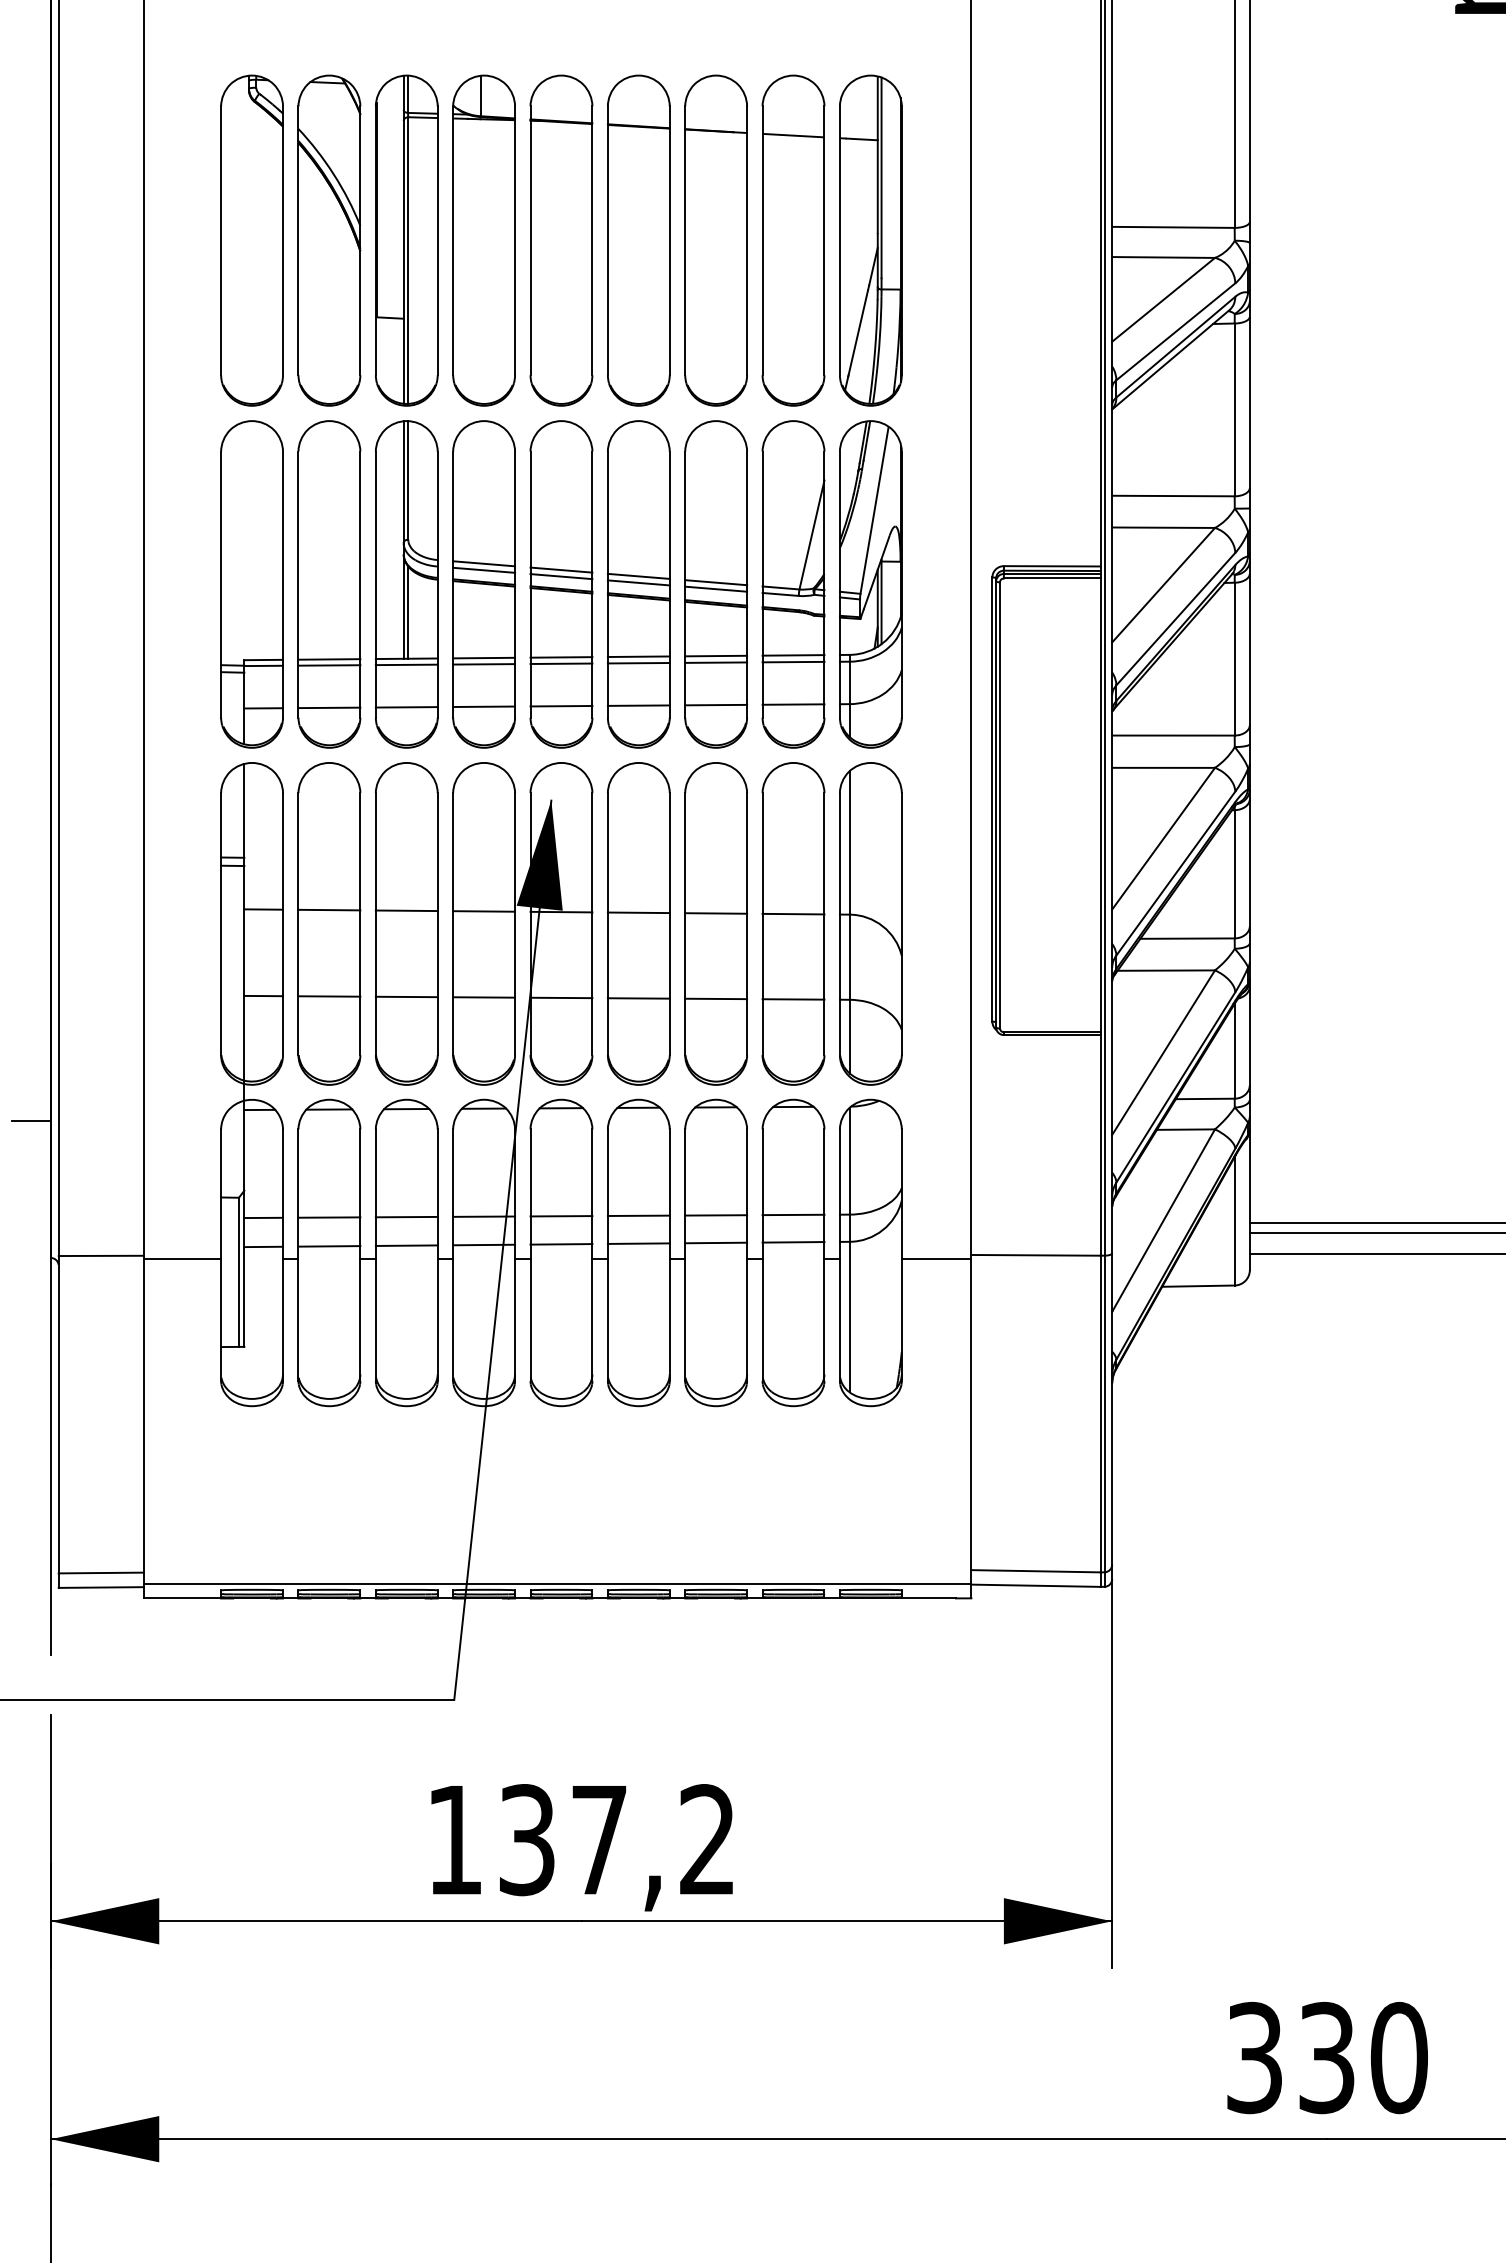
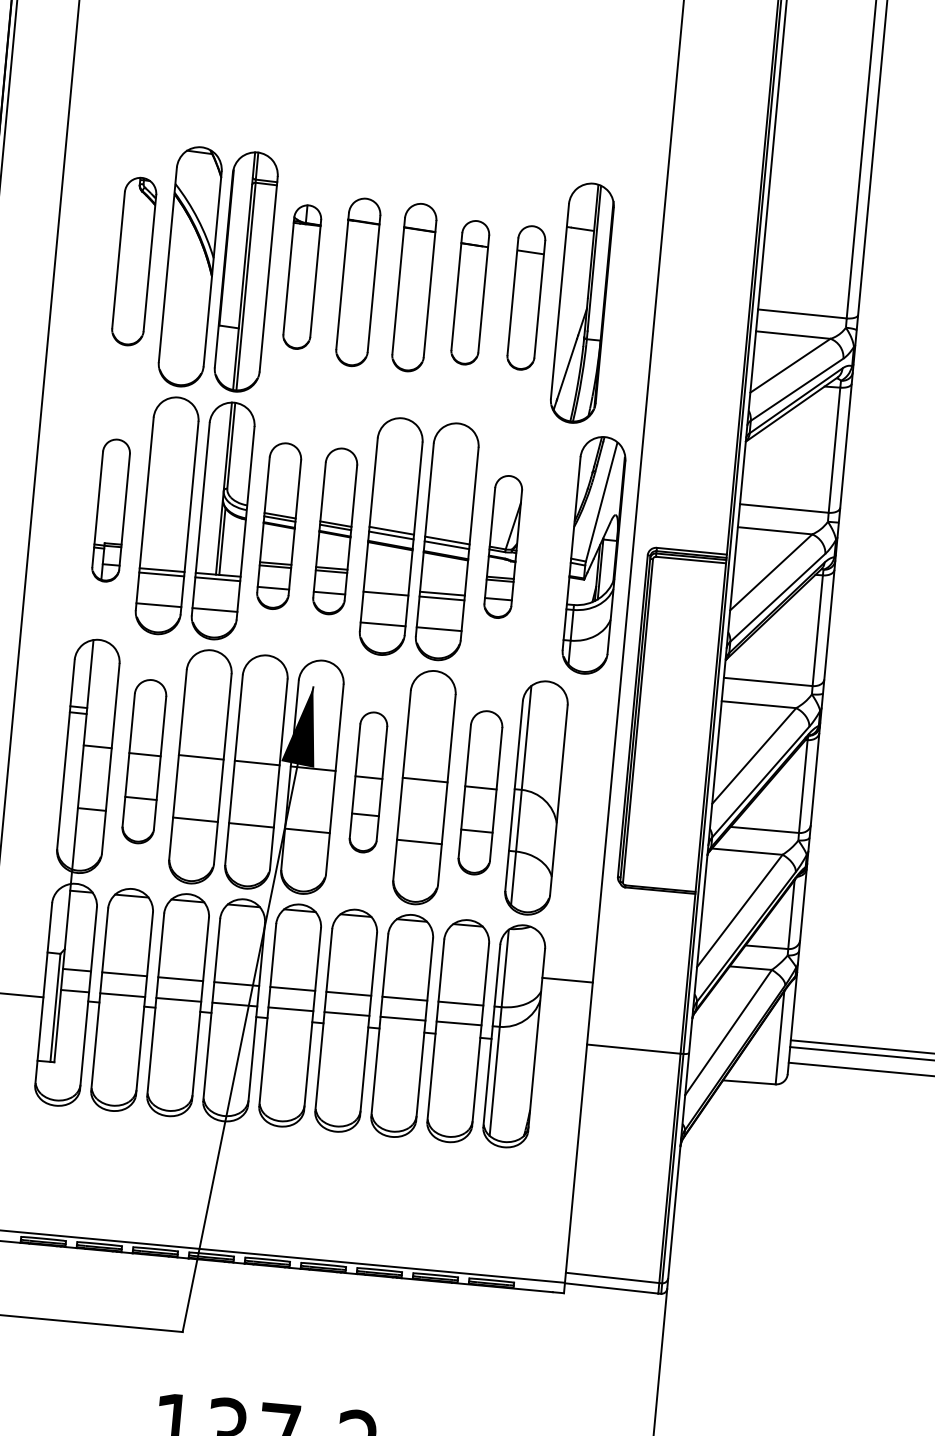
part: (251, 240) -> (133, 261), size x0.7
part: (483, 240) -> (301, 277), size x0.6
part: (561, 240) -> (358, 282), size x0.7
part: (638, 240) -> (414, 287), size x0.7
part: (715, 240) -> (469, 292), size x0.6
part: (793, 240) -> (526, 297), size x0.6
part: (251, 584) -> (110, 510), size x0.6
part: (483, 584) -> (278, 526), size x0.7
part: (561, 584) -> (335, 531), size x0.7
part: (793, 584) -> (503, 547), size x0.6
part: (870, 584) -> (593, 555), moved
line: (638, 656) -> (386, 588), removed
part: (329, 923) -> (144, 761), size x0.7
part: (638, 923) -> (368, 782), size x0.6
part: (793, 923) -> (480, 792), size x0.7
line: (936, 1259) -> (567, 980), moved

